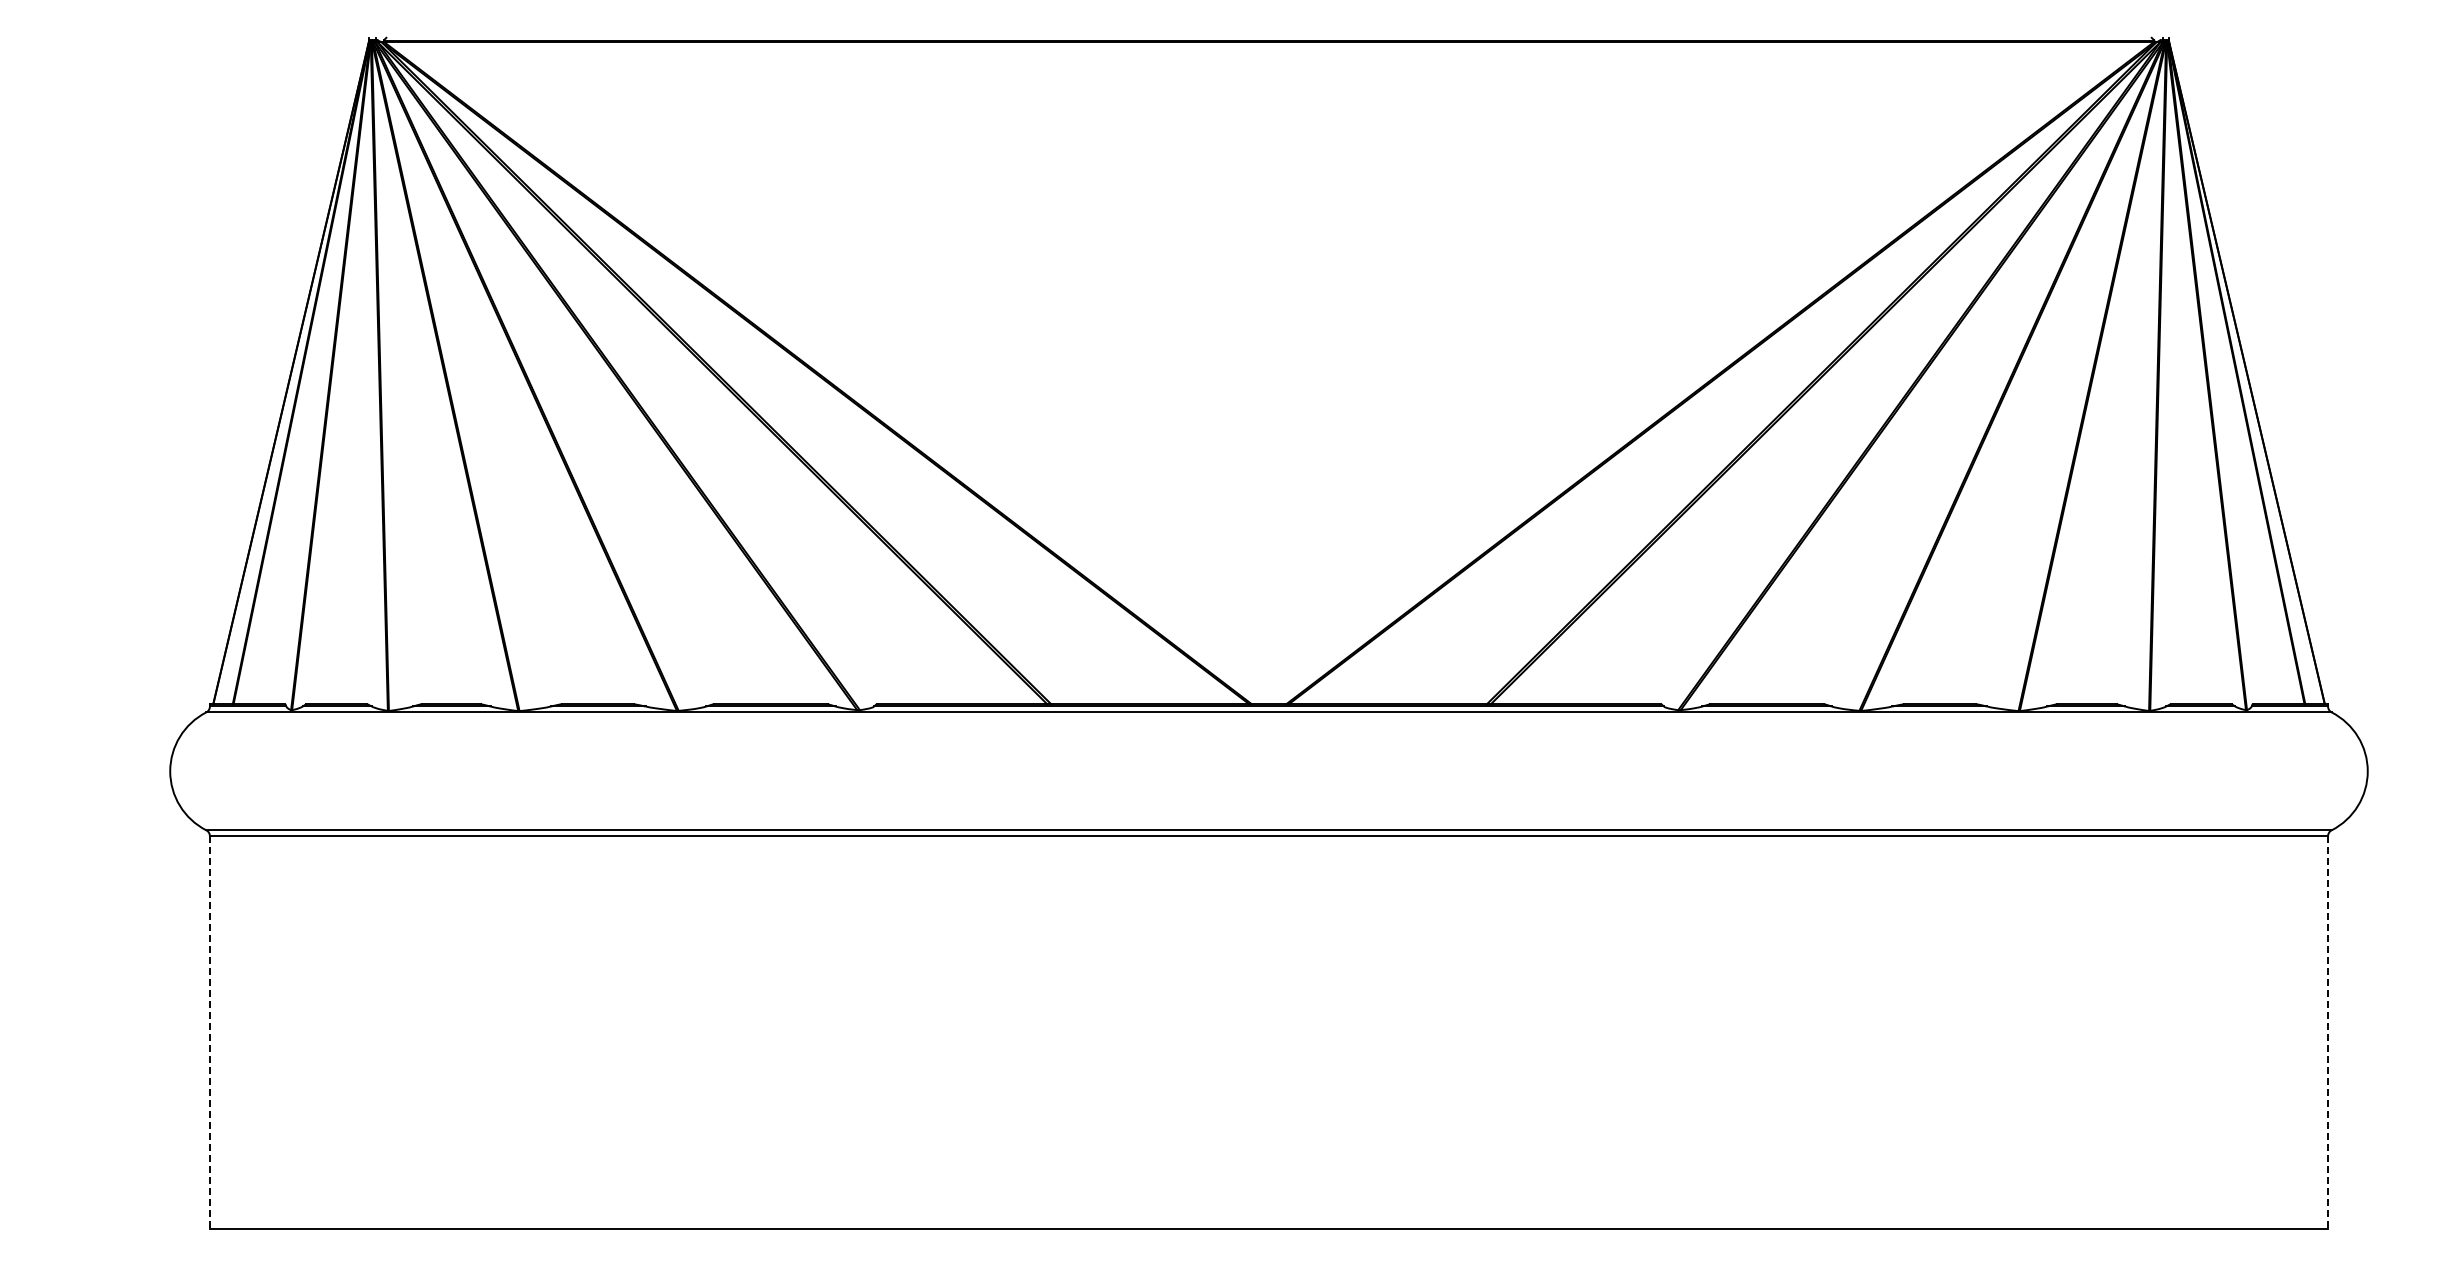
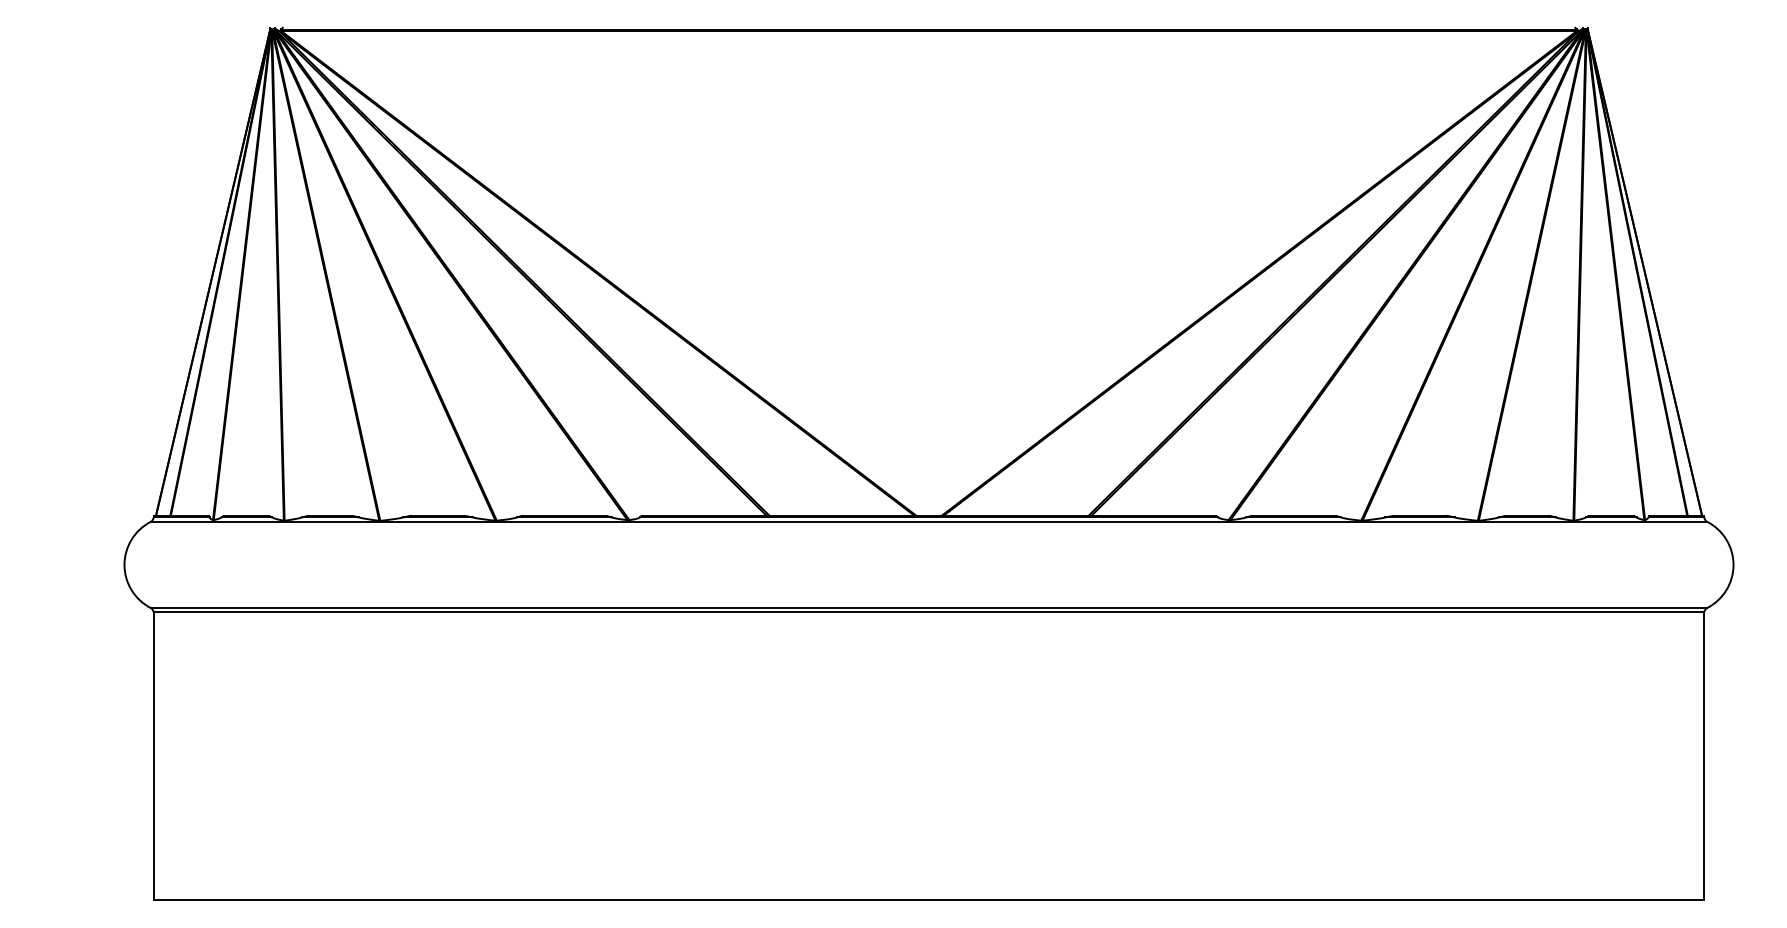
line: (209, 1032) -> (153, 756), dashed -> solid
line: (2328, 1032) -> (1704, 756), dashed -> solid

